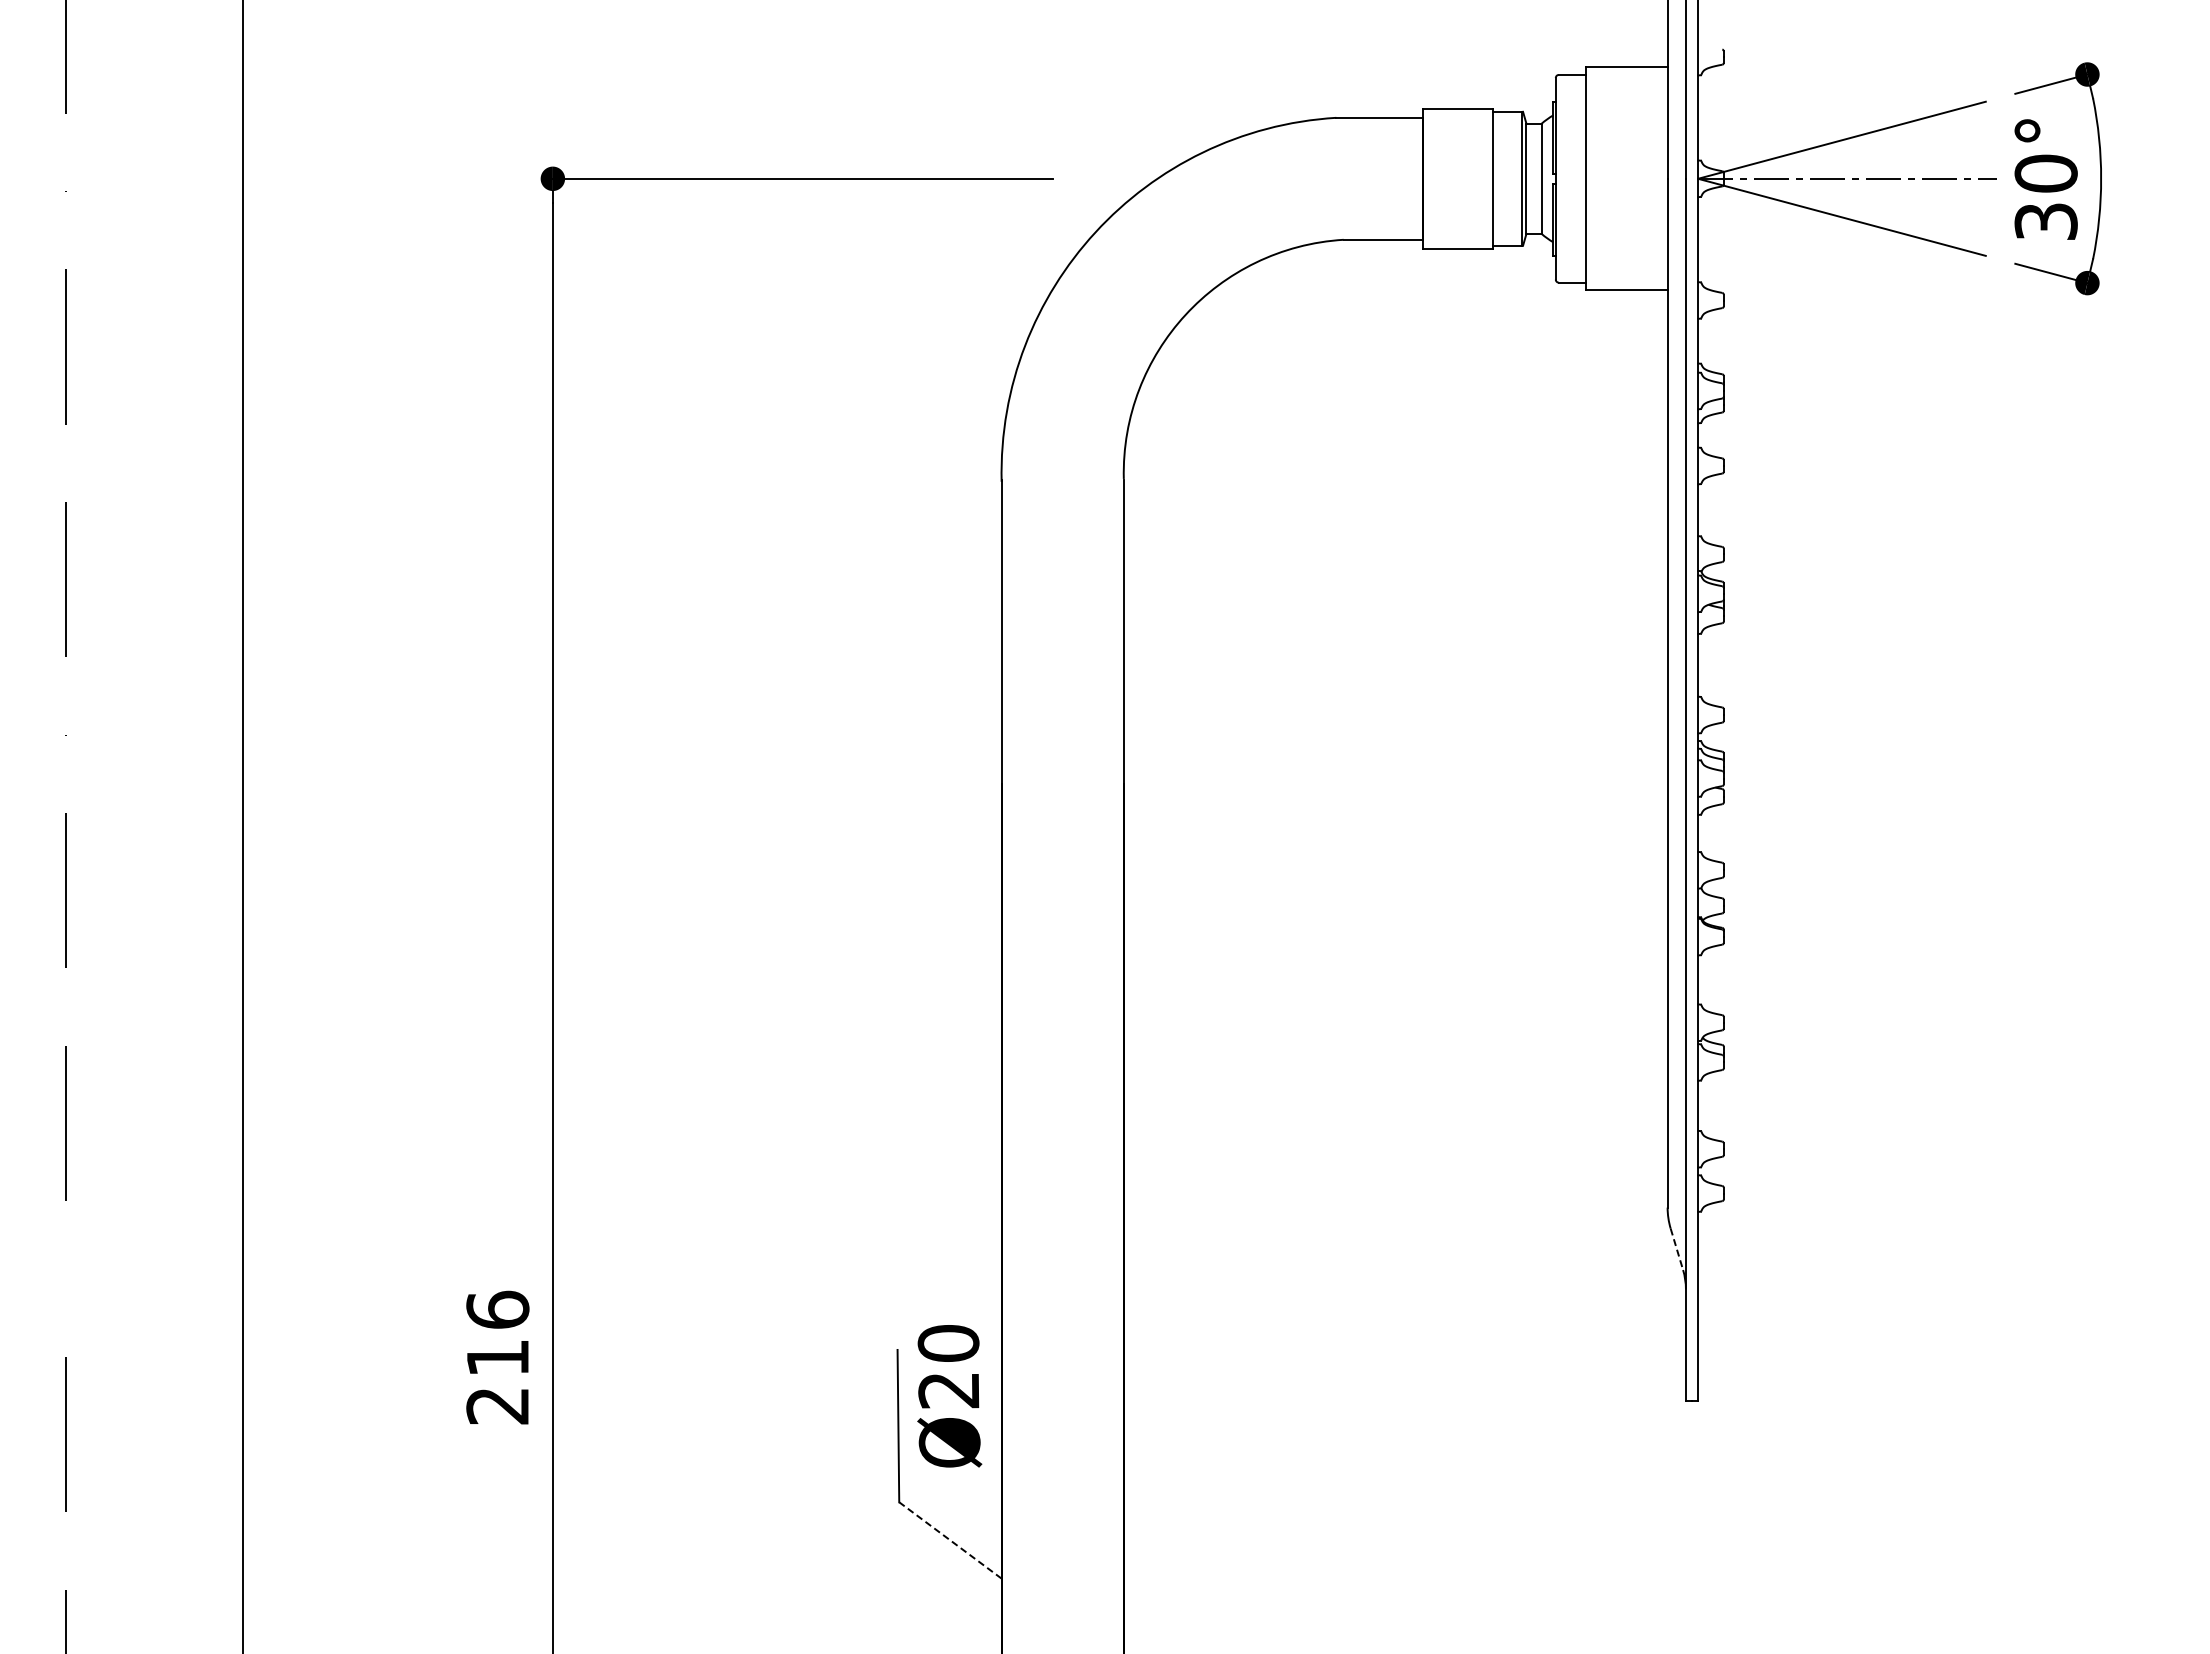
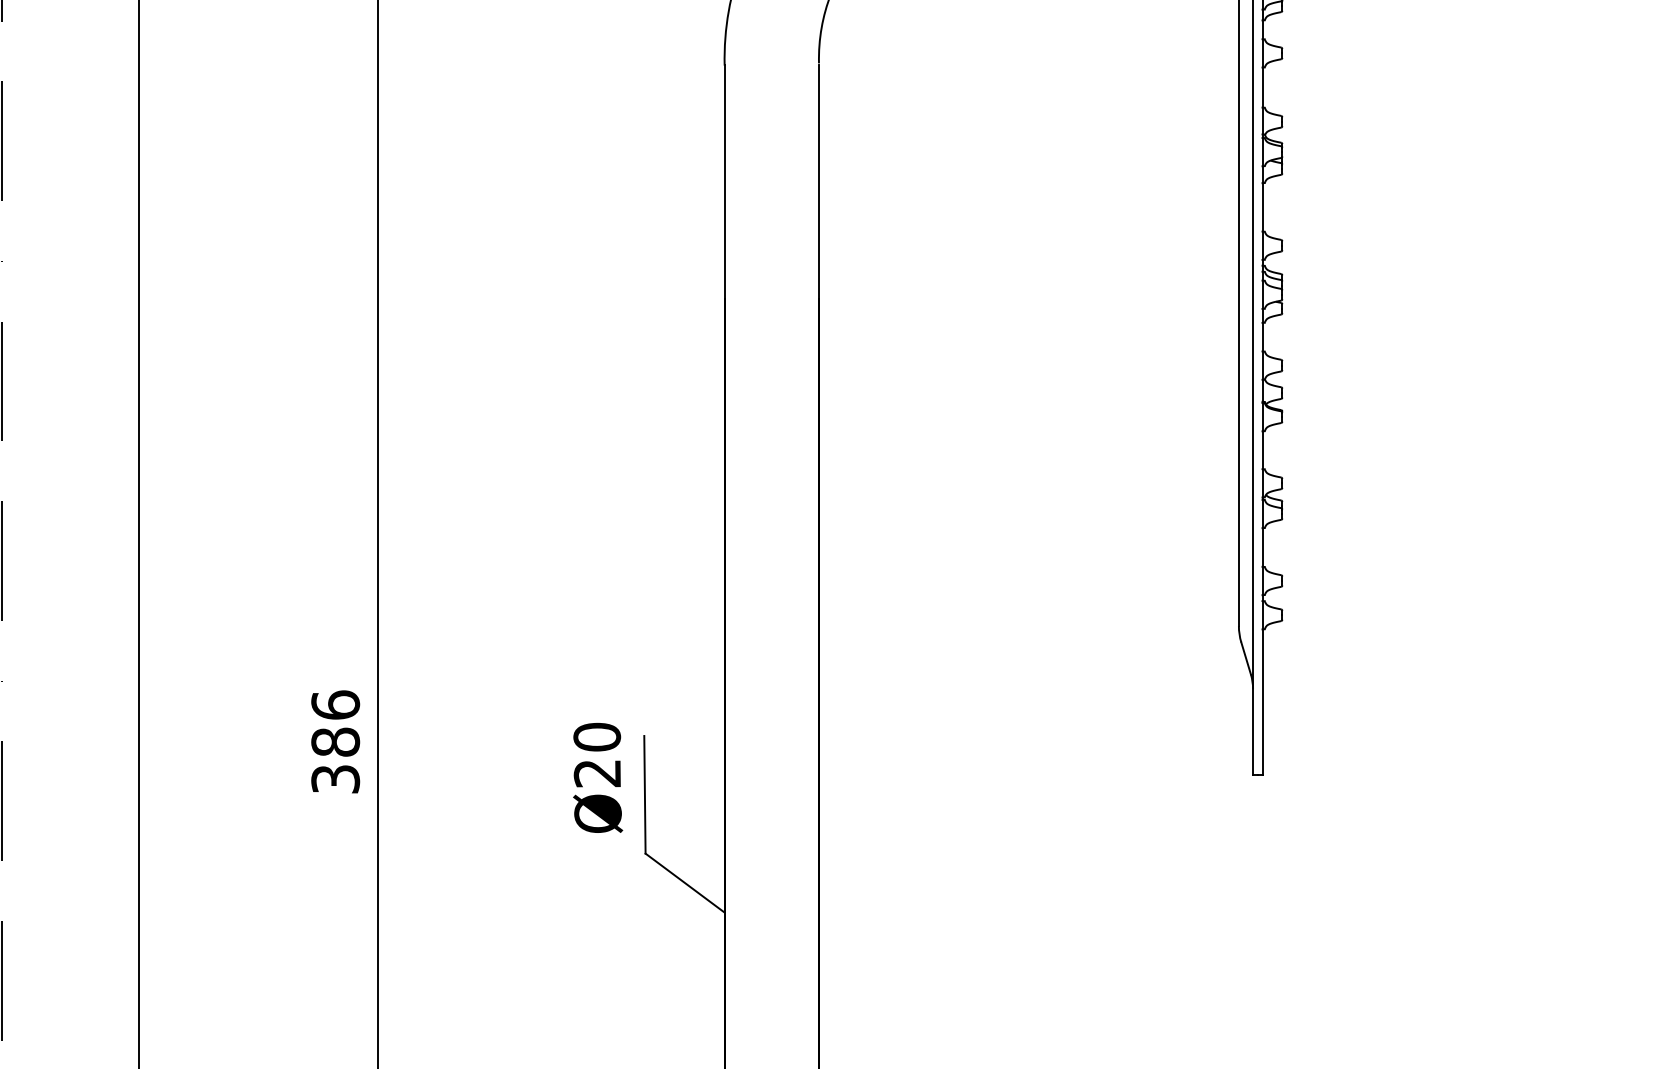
line: (1676, 1249) -> (1245, 658), dashed -> solid
text: (497, 1381) -> (335, 760), 216 -> 386
text: (949, 1396) -> (597, 778), moved
line: (950, 1540) -> (685, 883), dashed -> solid

